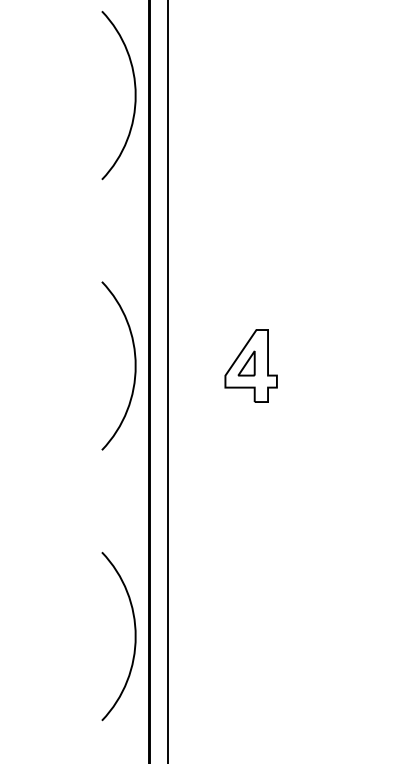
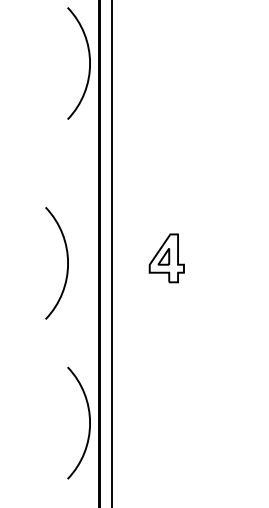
curve: (134, 366) -> (67, 263), moved
part: (250, 366) -> (166, 258), moved

